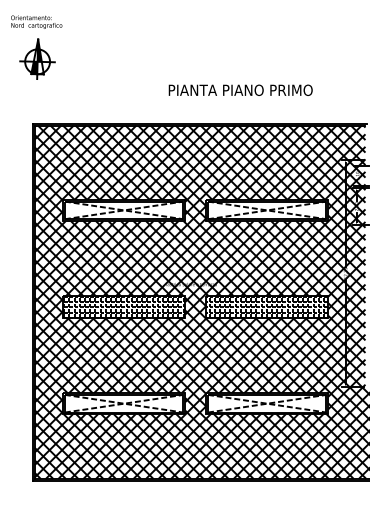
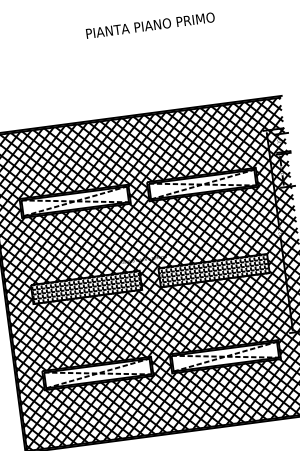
text: (240, 89) -> (150, 24), moved

